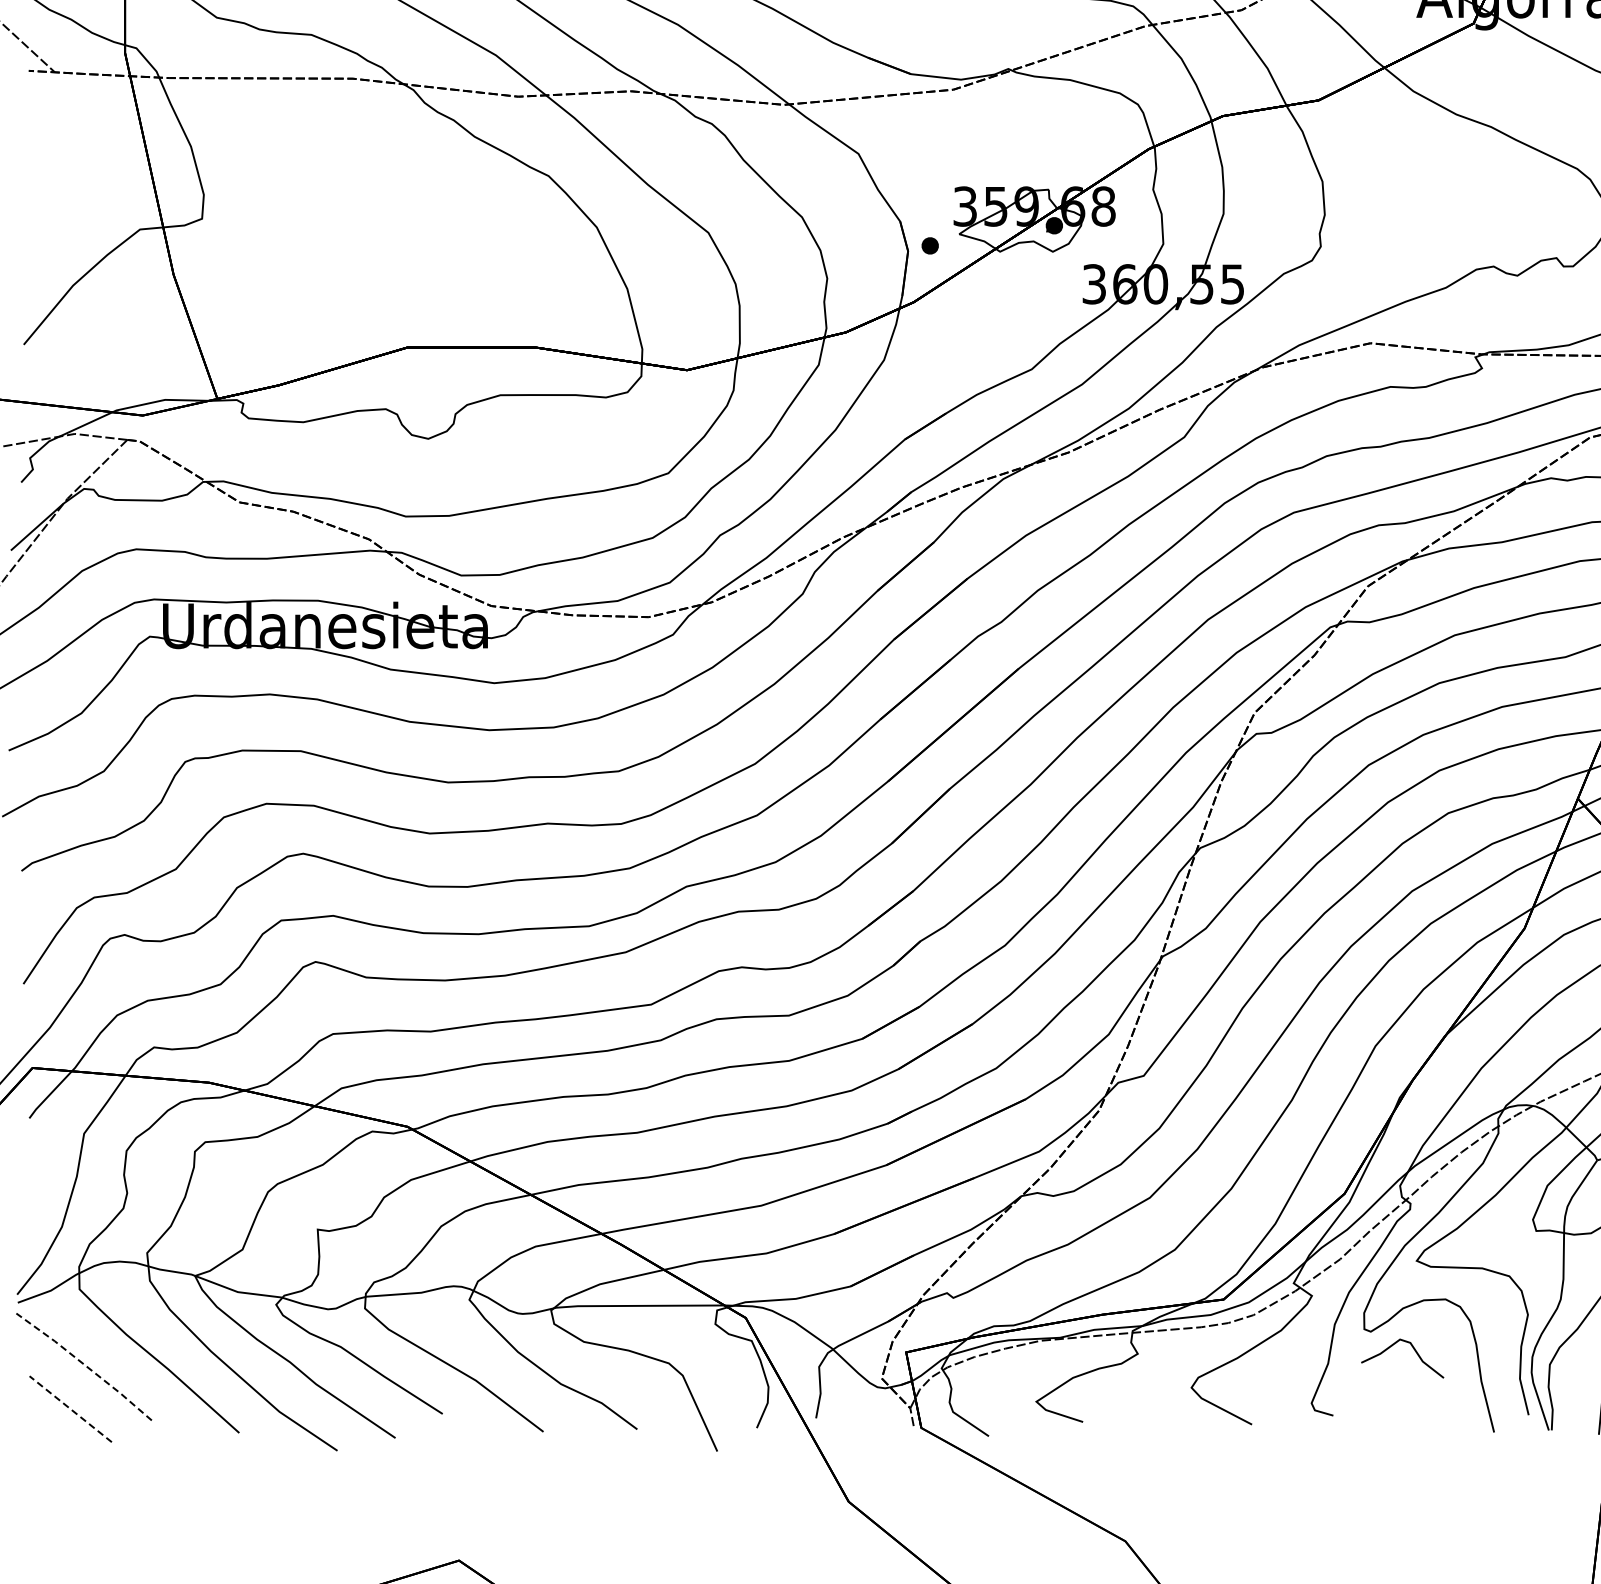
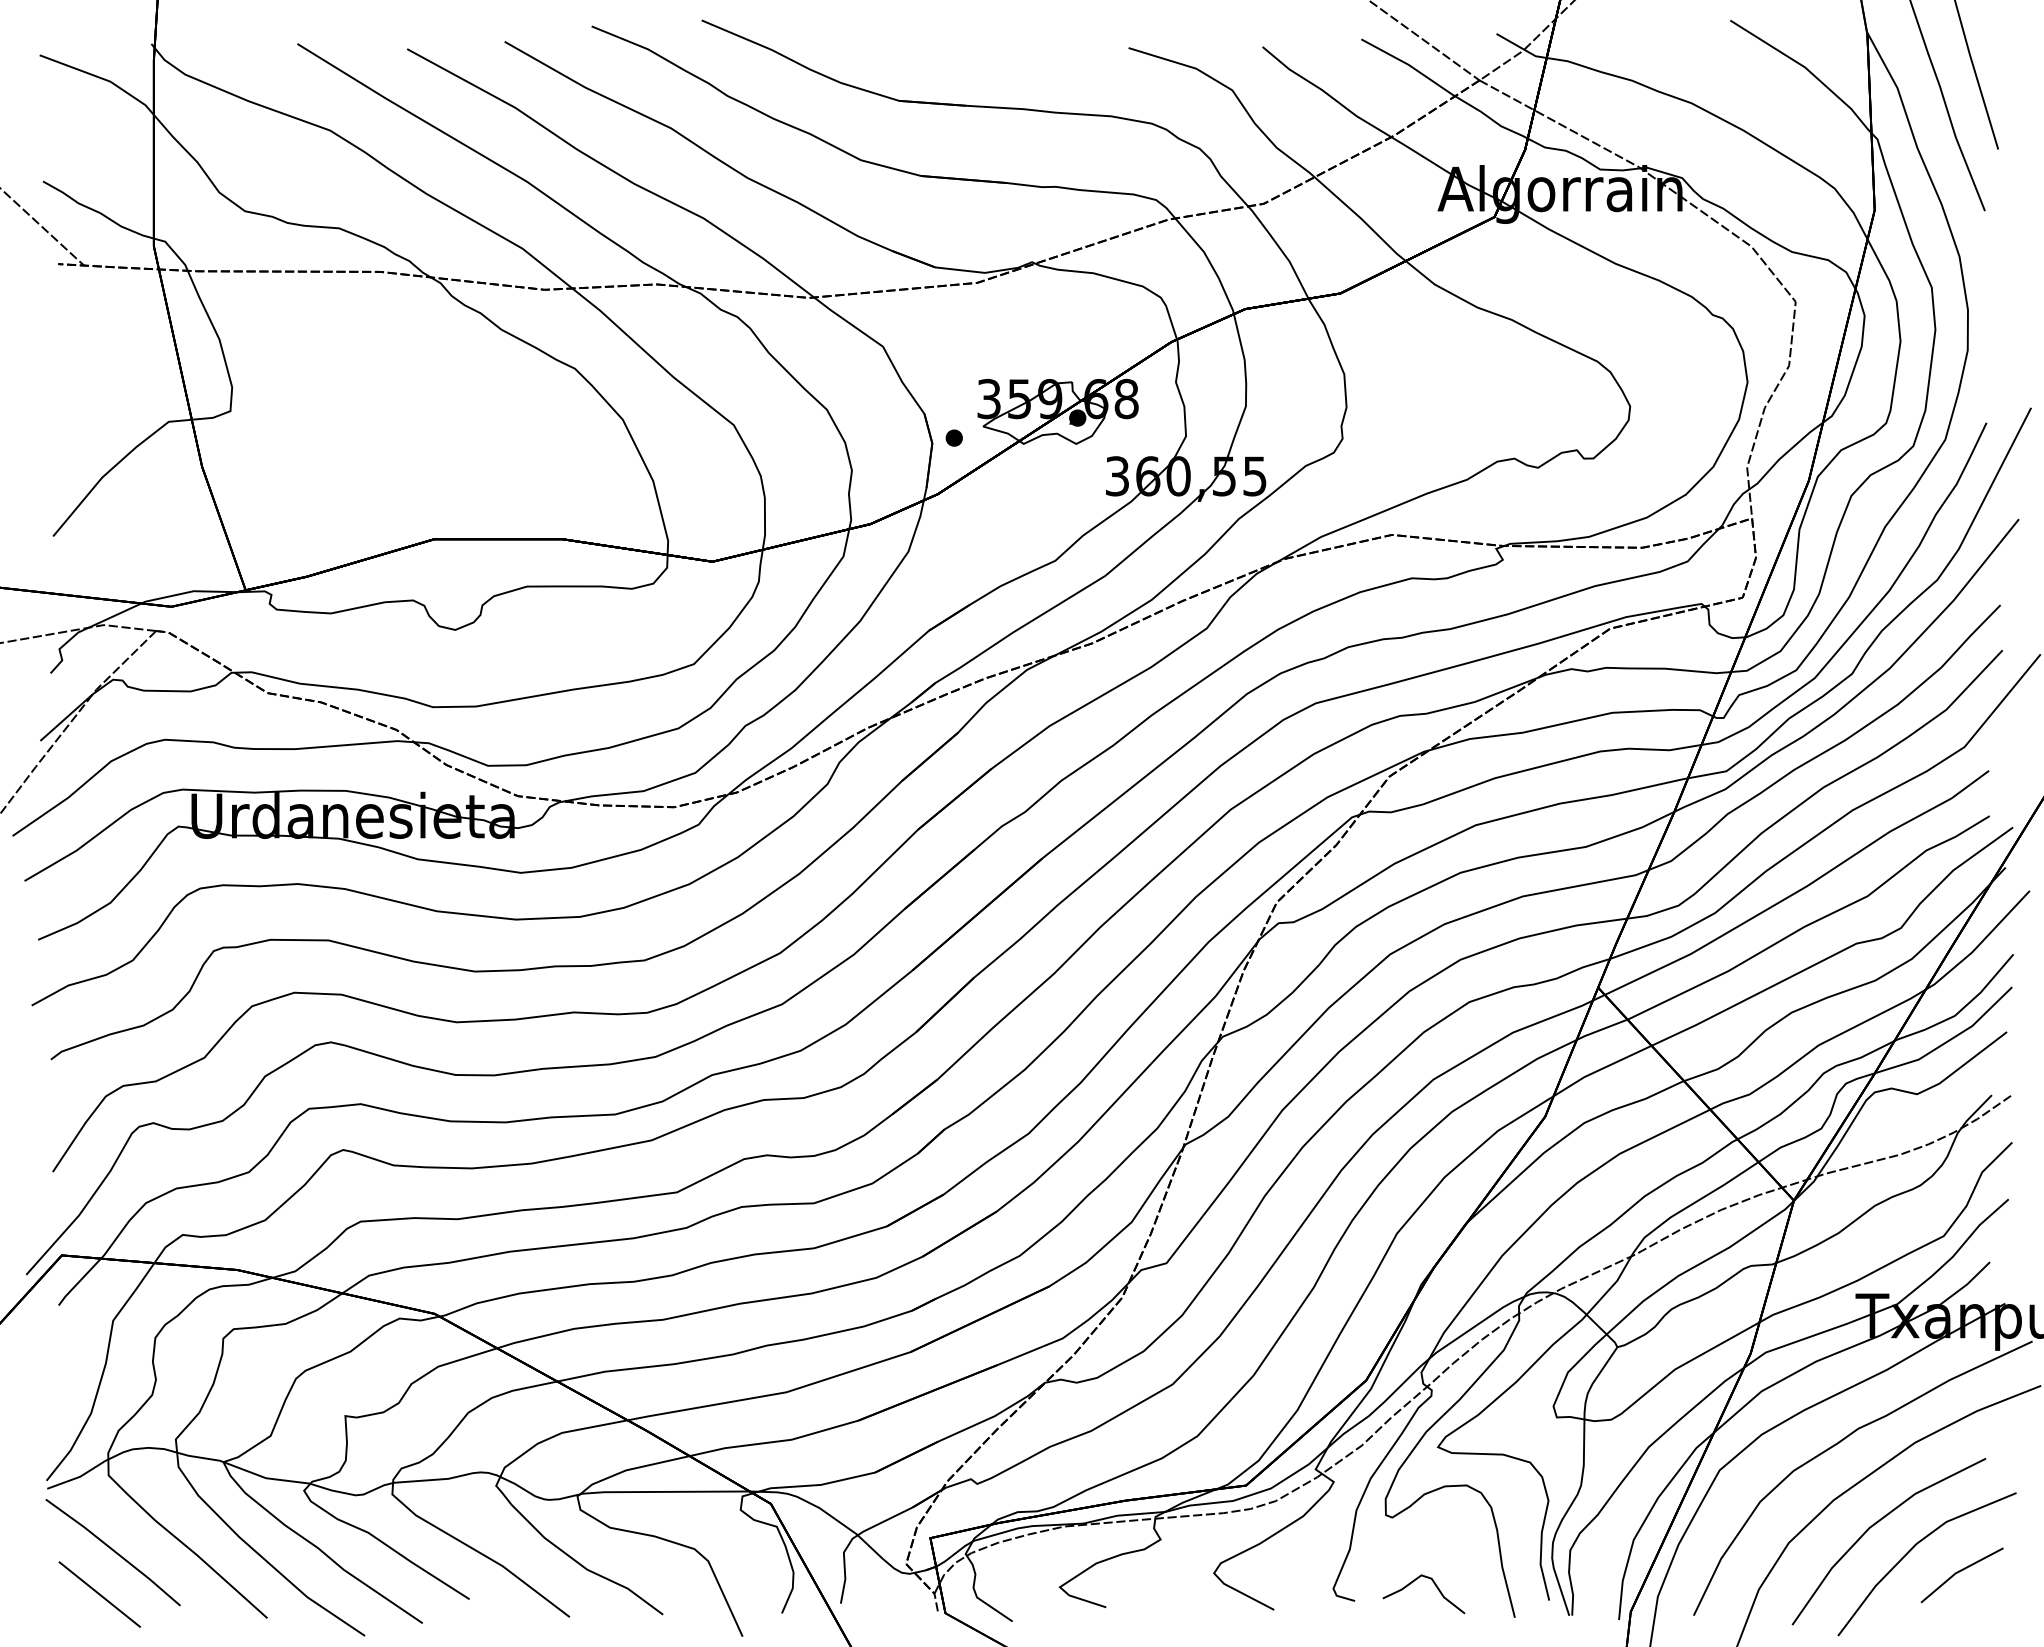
curve: (1414, 1350) -> (1435, 1586), moved
line: (84, 1364) -> (113, 1550), dashed -> solid
line: (70, 1409) -> (99, 1594), dashed -> solid

